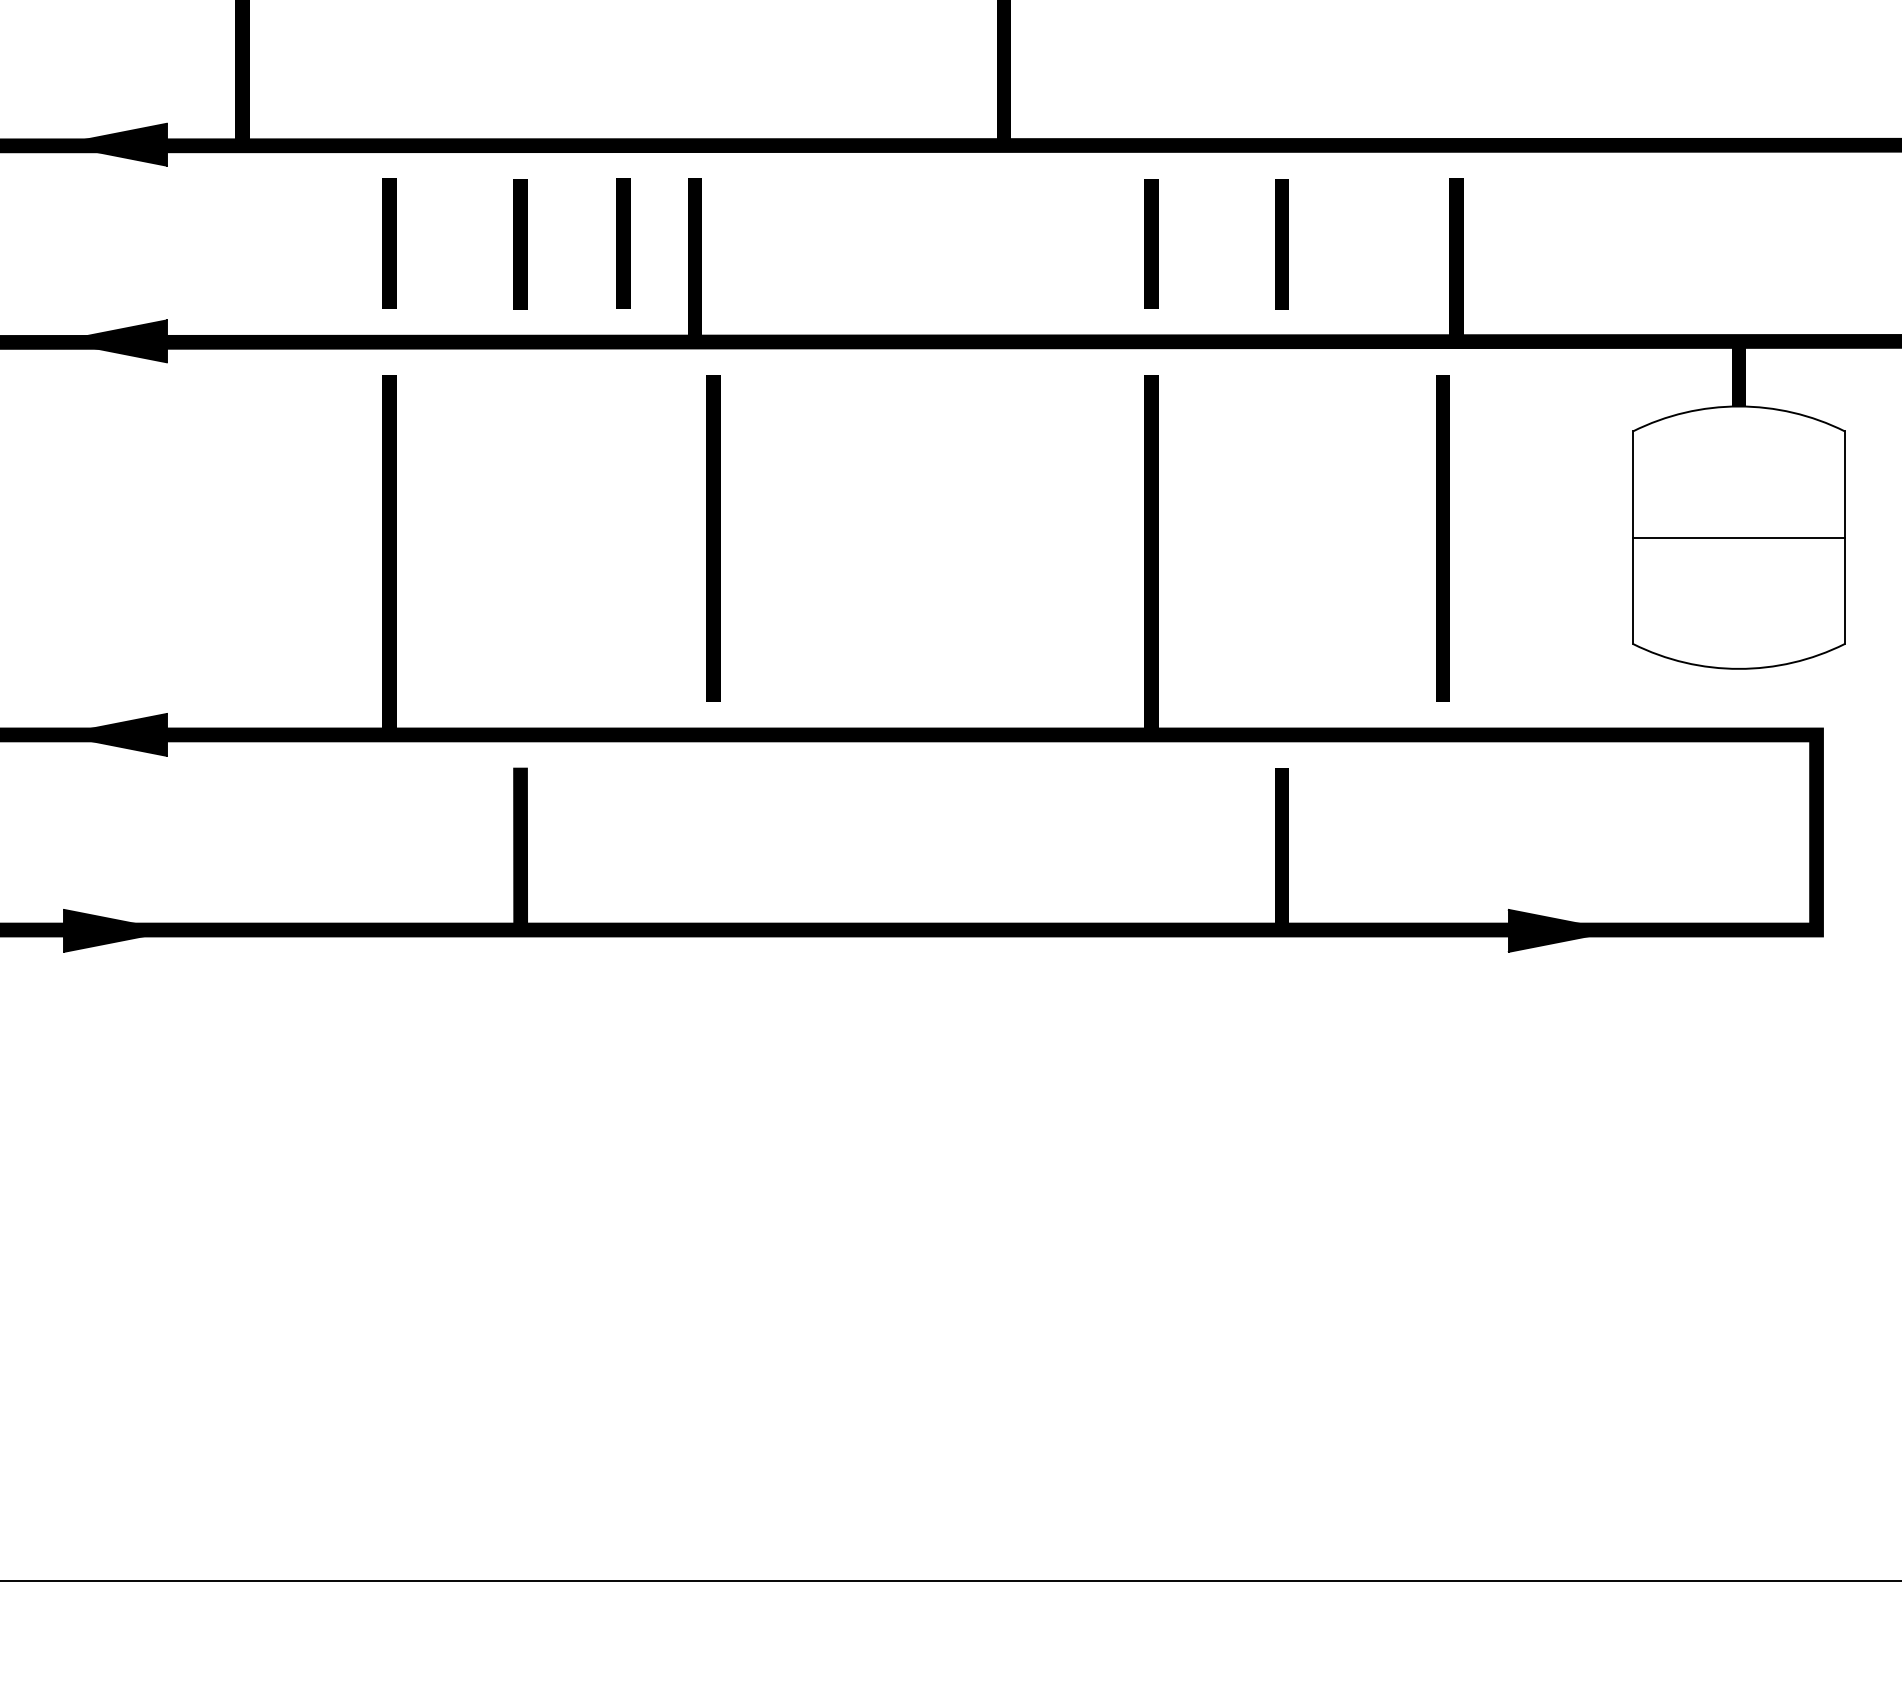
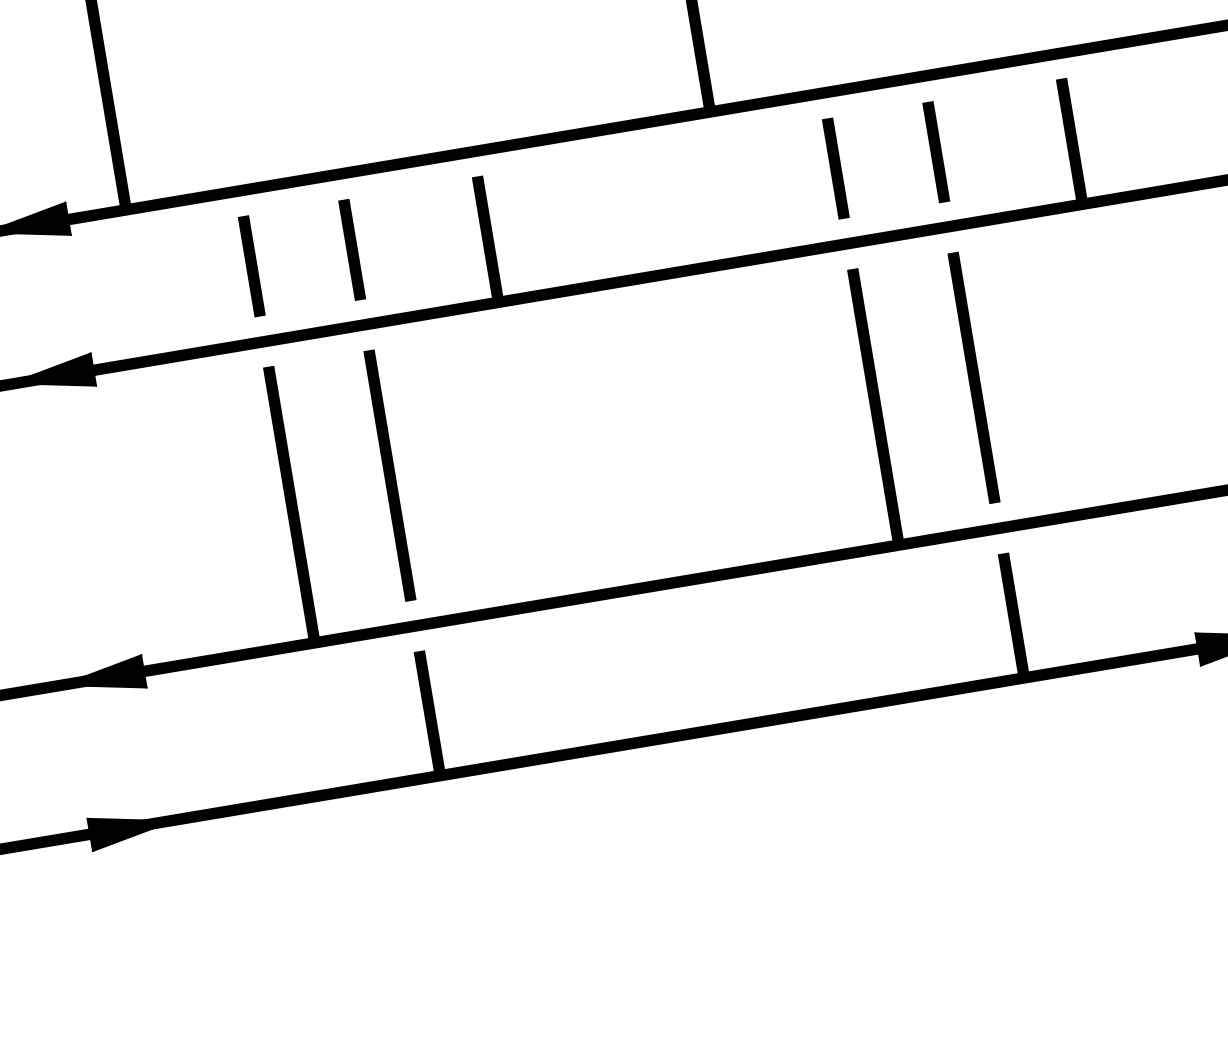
line: (623, 243) -> (431, 235), removed
line: (713, 538) -> (389, 475), moved
line: (1442, 538) -> (973, 377), moved

